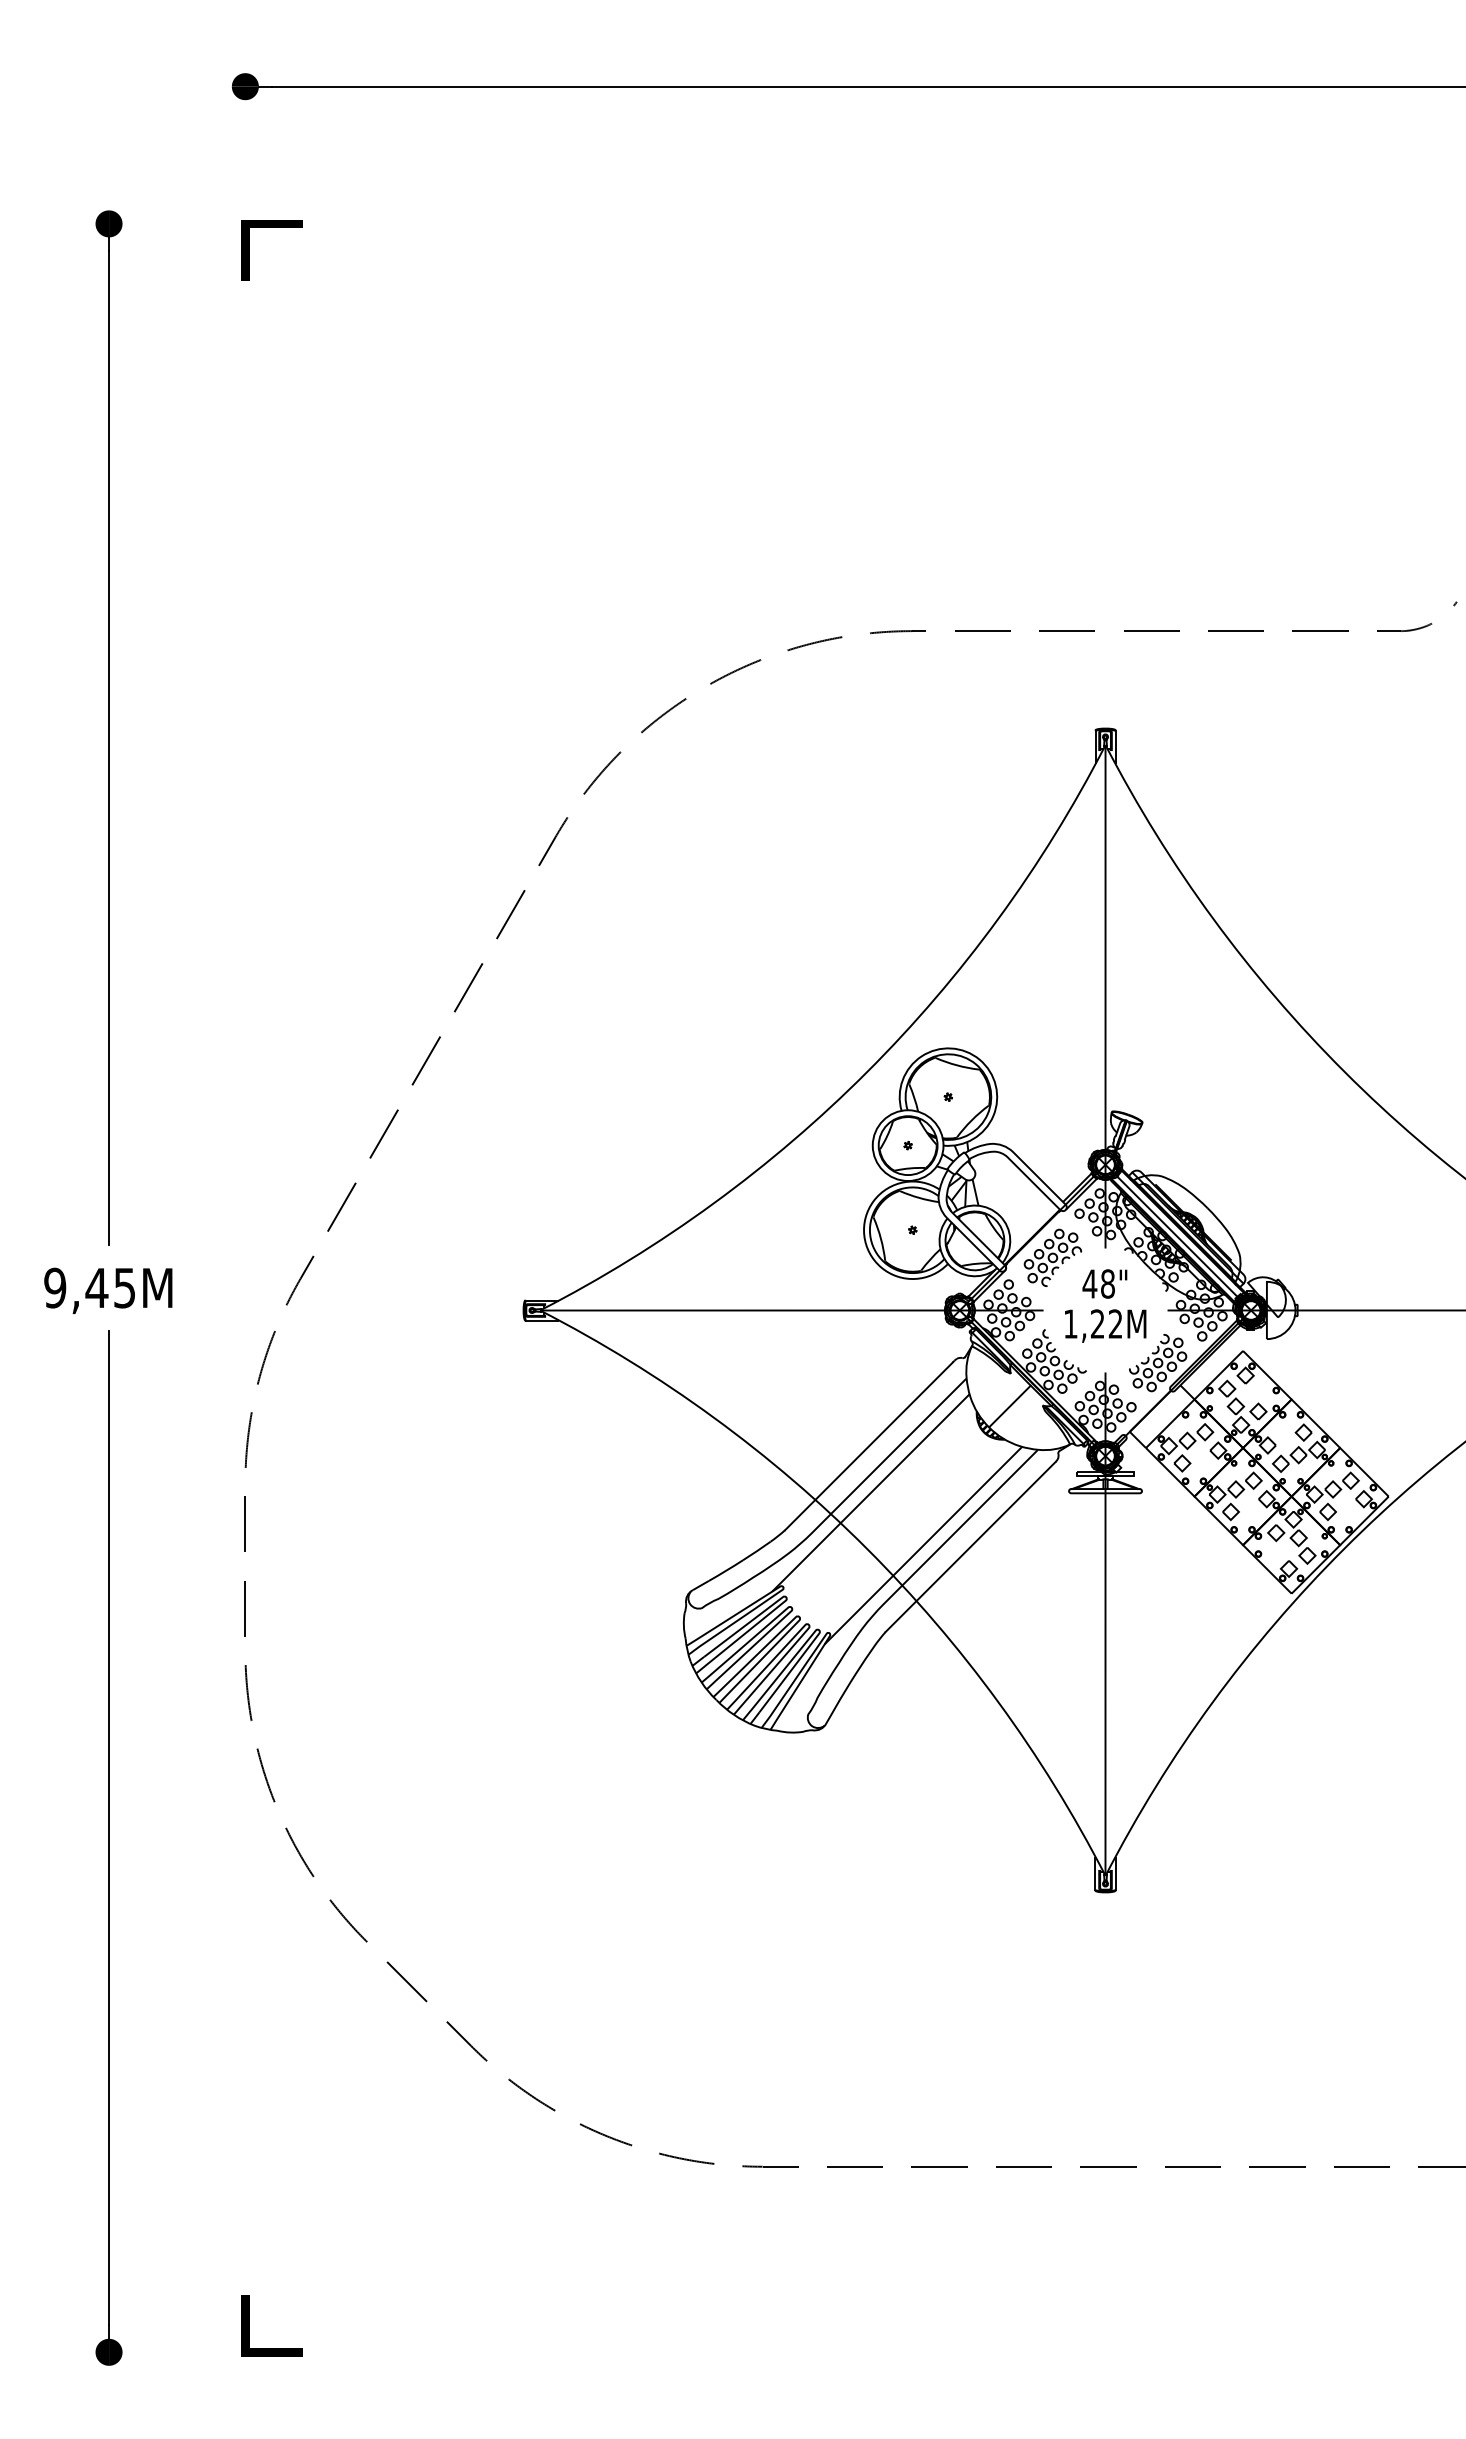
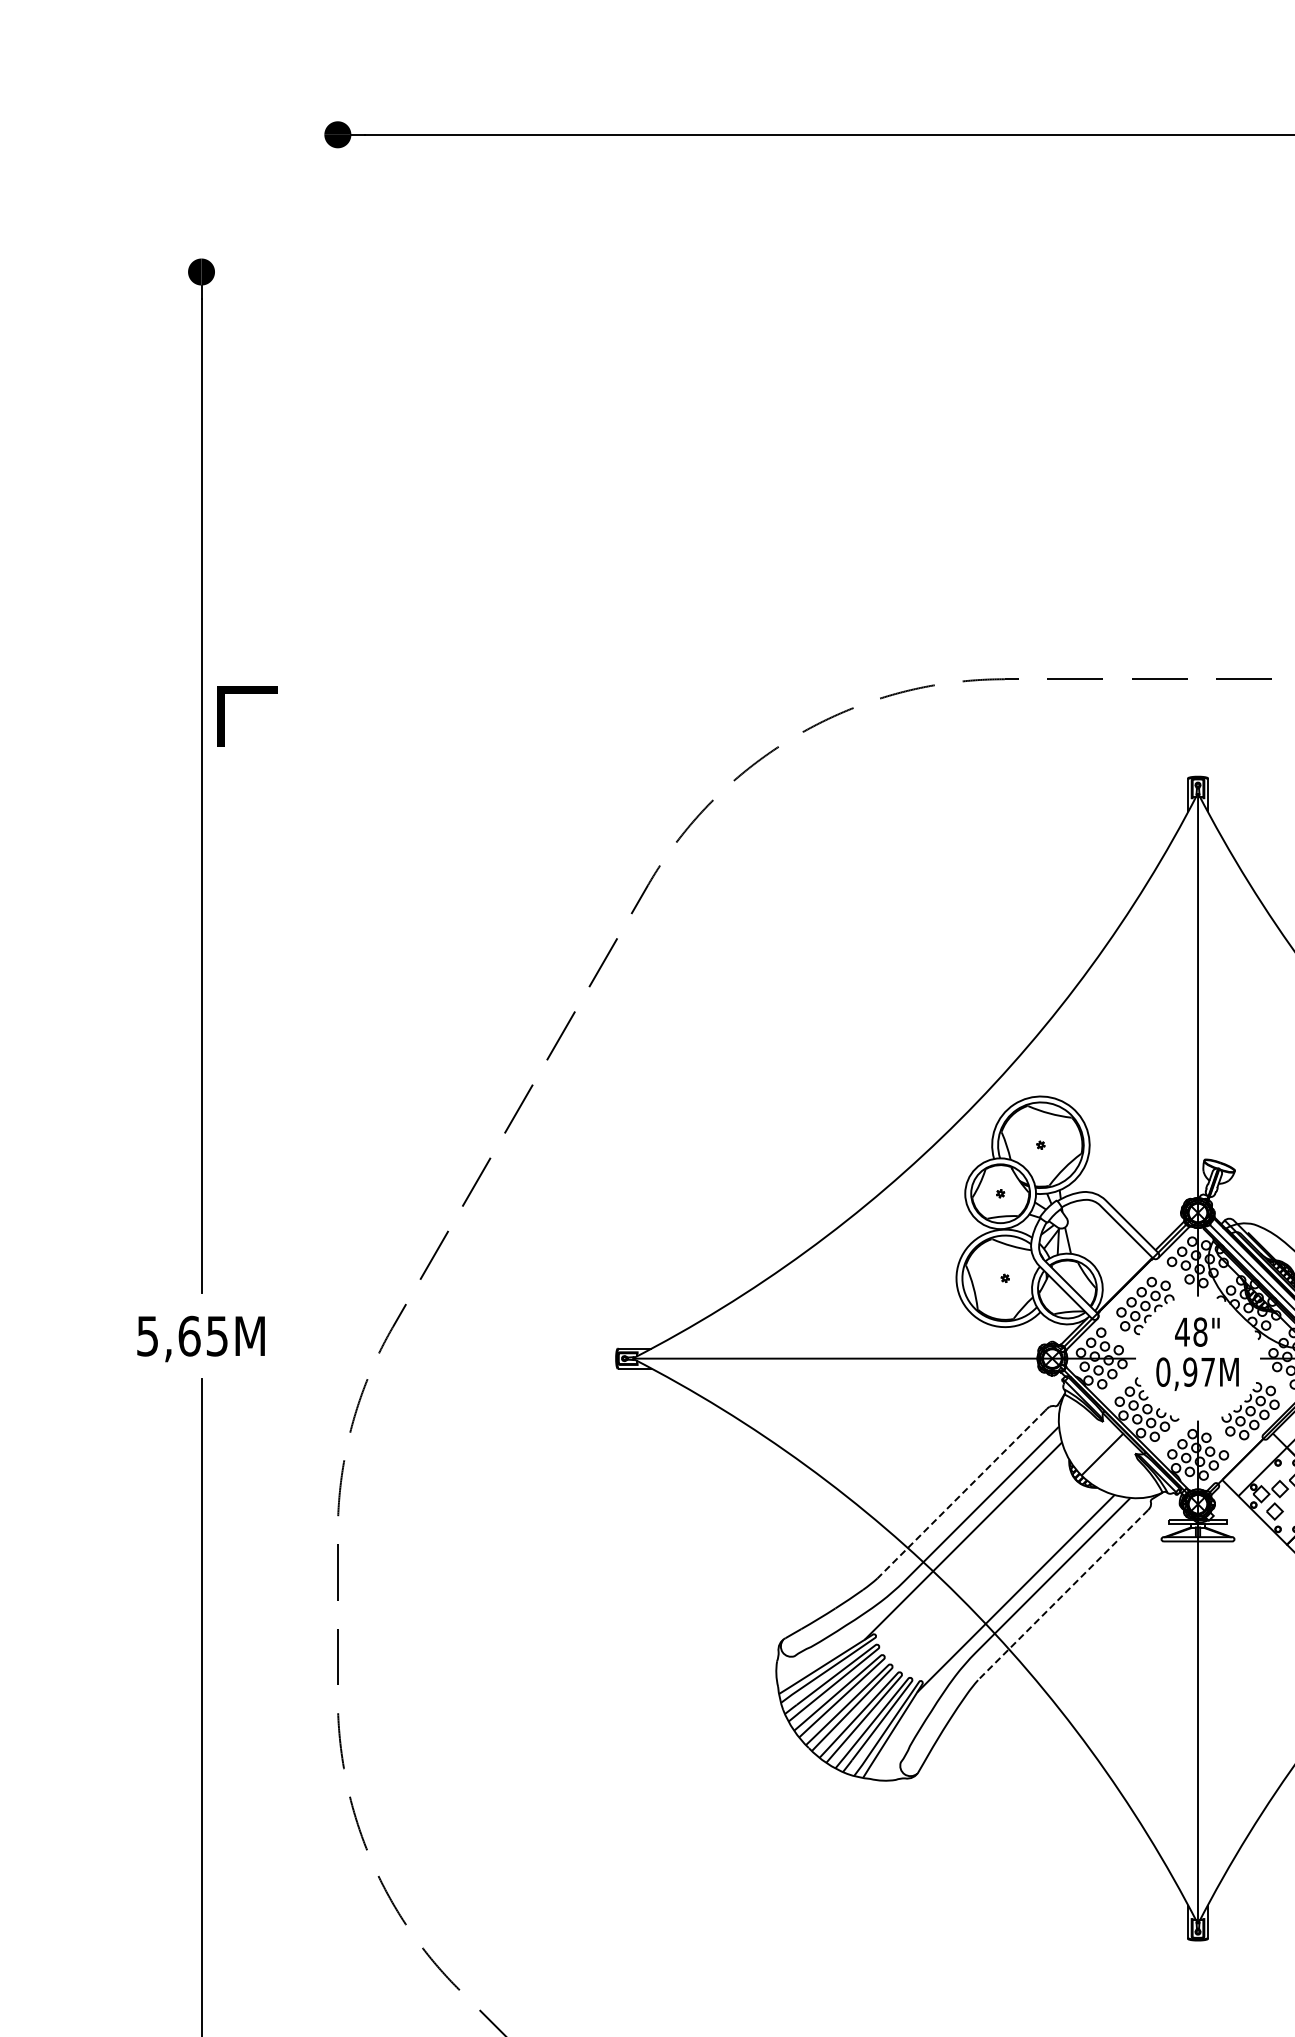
line: (249, 250) -> (224, 716), moved
text: (76, 1287) -> (168, 1335), 9,45M -> 5,65M
text: (1092, 1323) -> (1184, 1371), 1,22M -> 0,97M
line: (868, 1446) -> (960, 1494), solid -> dashed
line: (970, 1547) -> (1062, 1595), solid -> dashed

